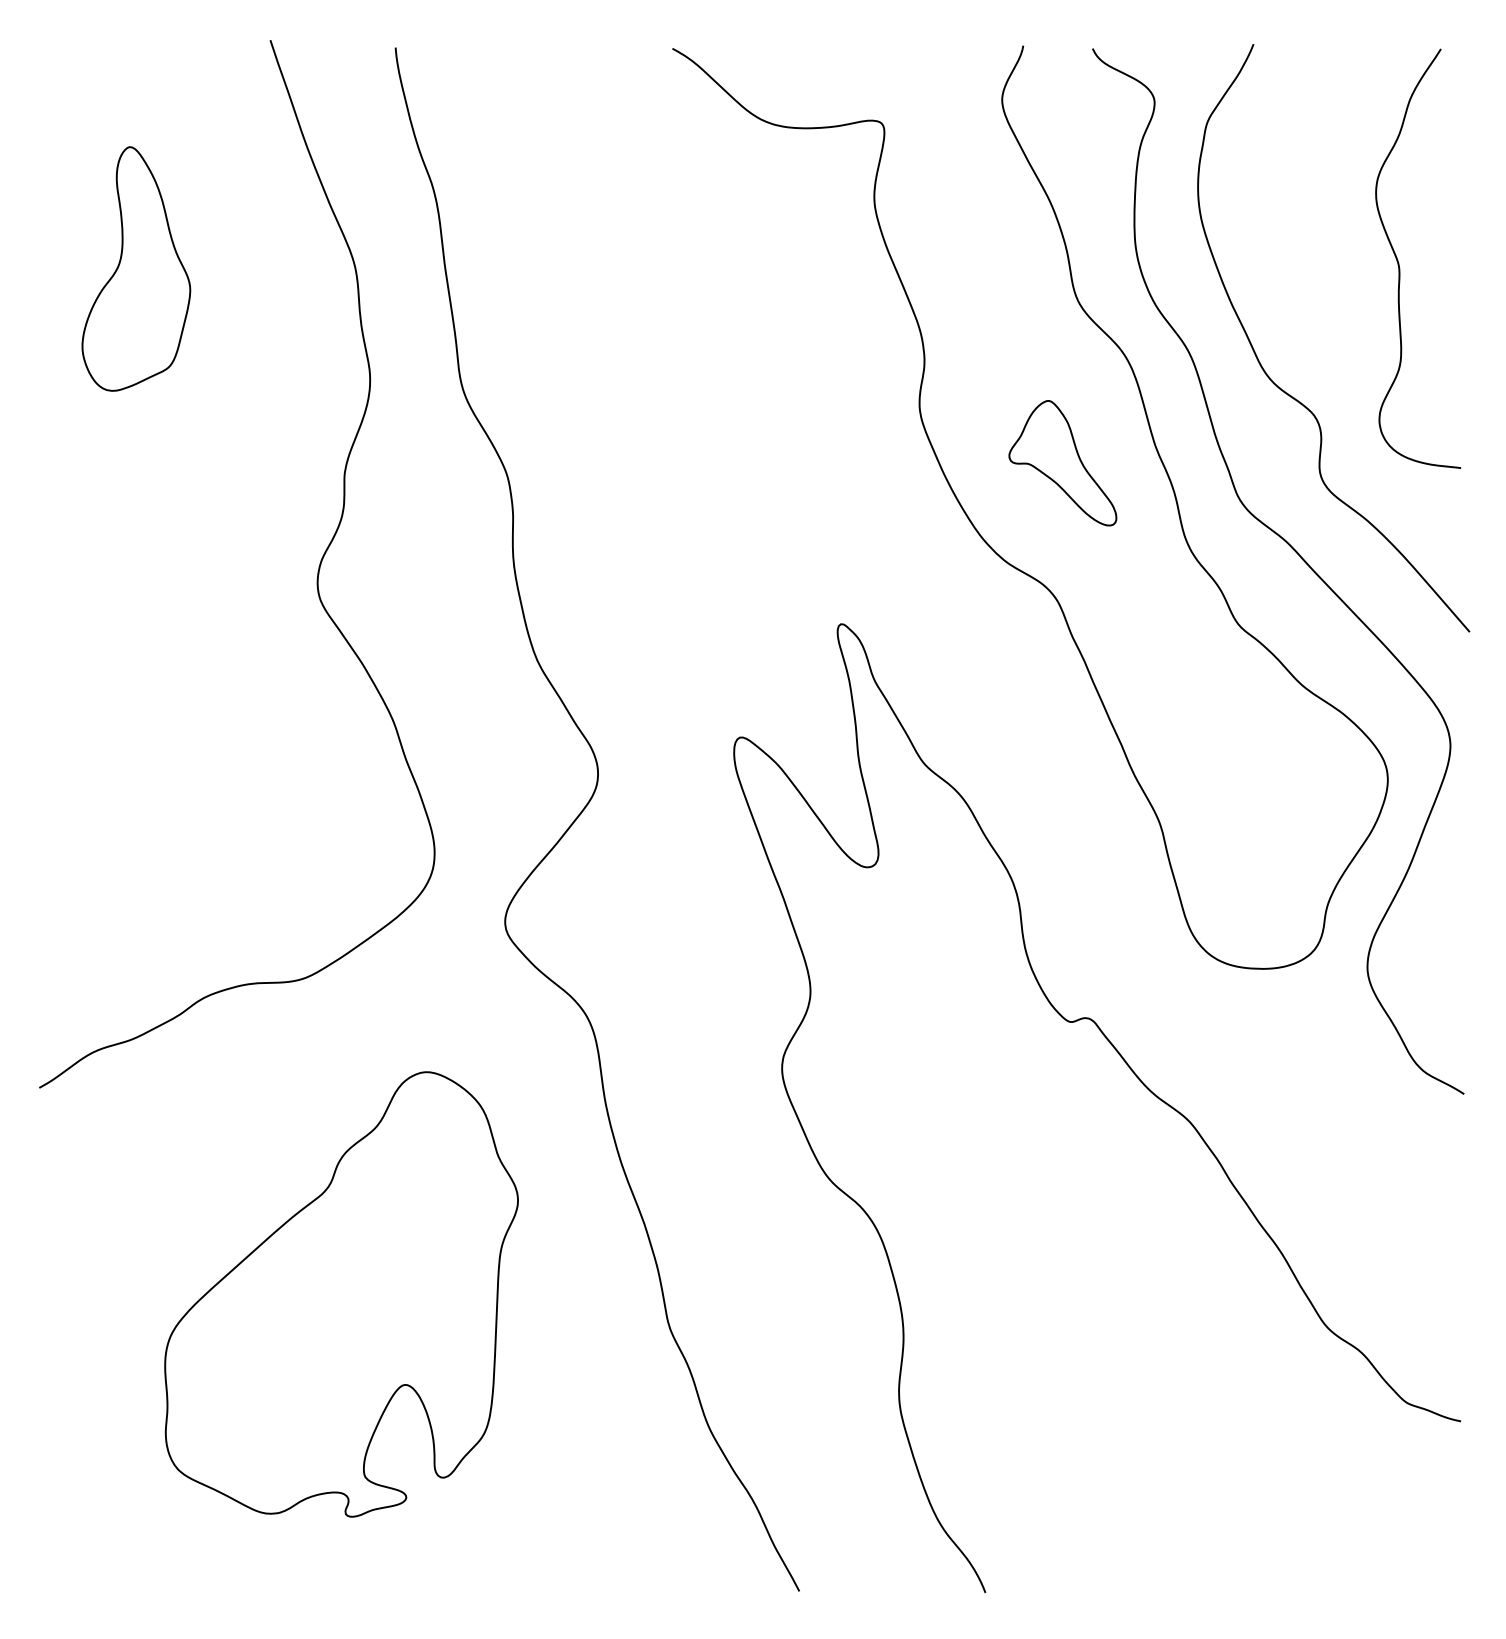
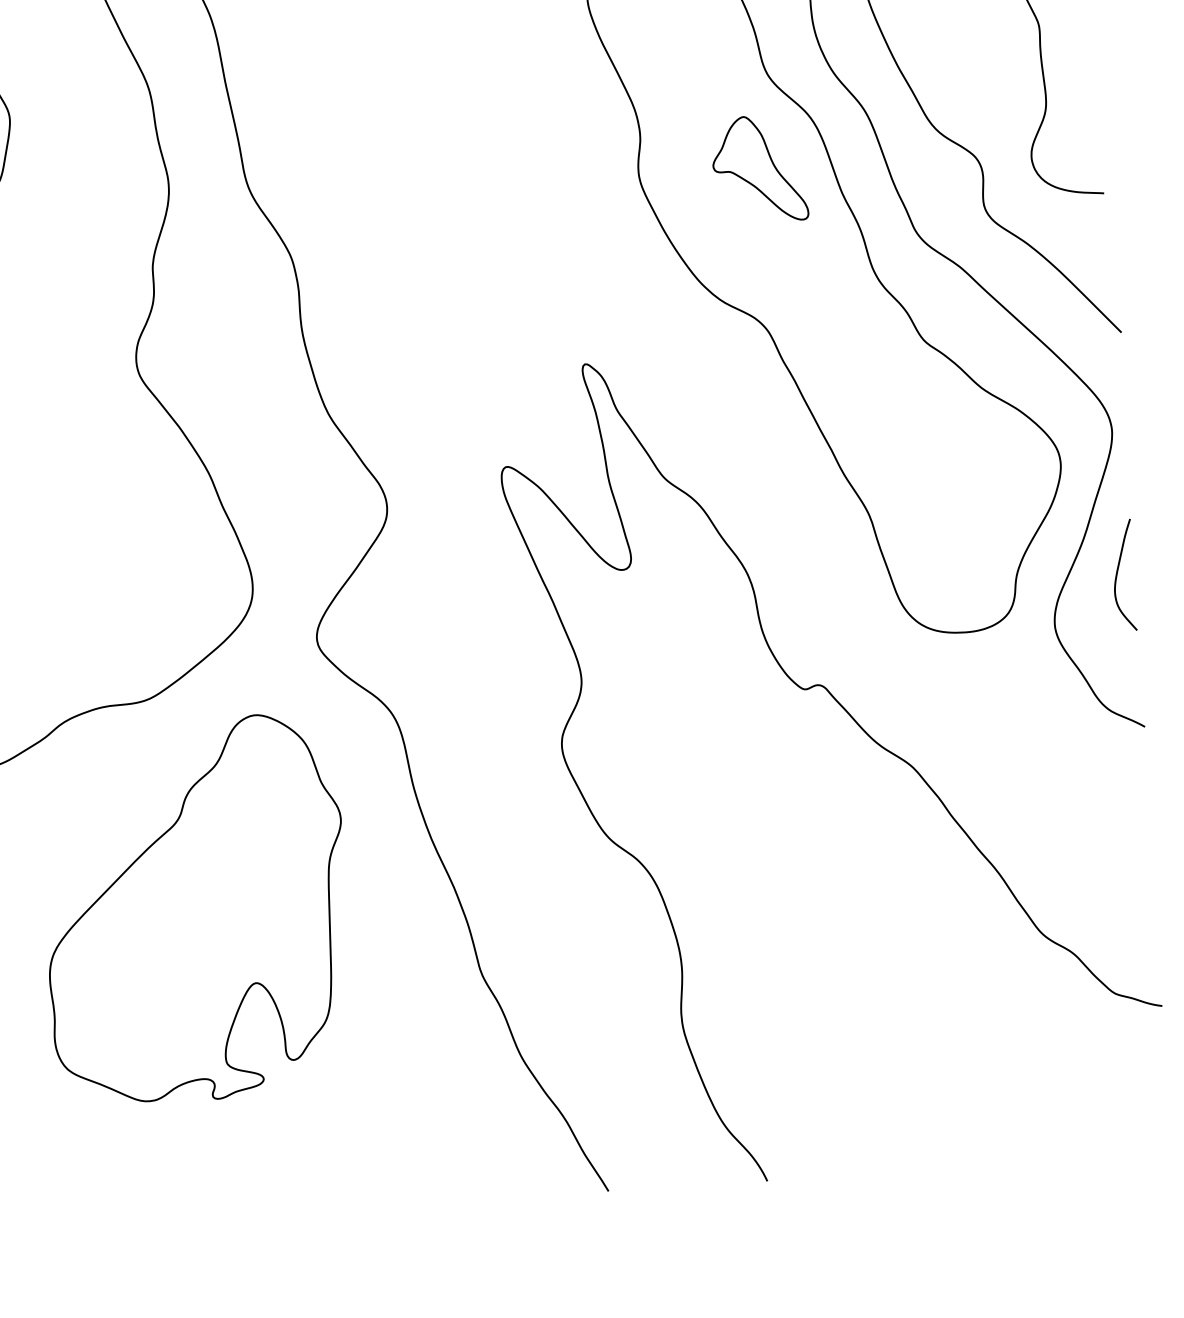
part: (1062, 463) -> (759, 169), moved
curve: (1445, 912) -> (1117, 573), added
part: (341, 1294) -> (196, 910), moved

